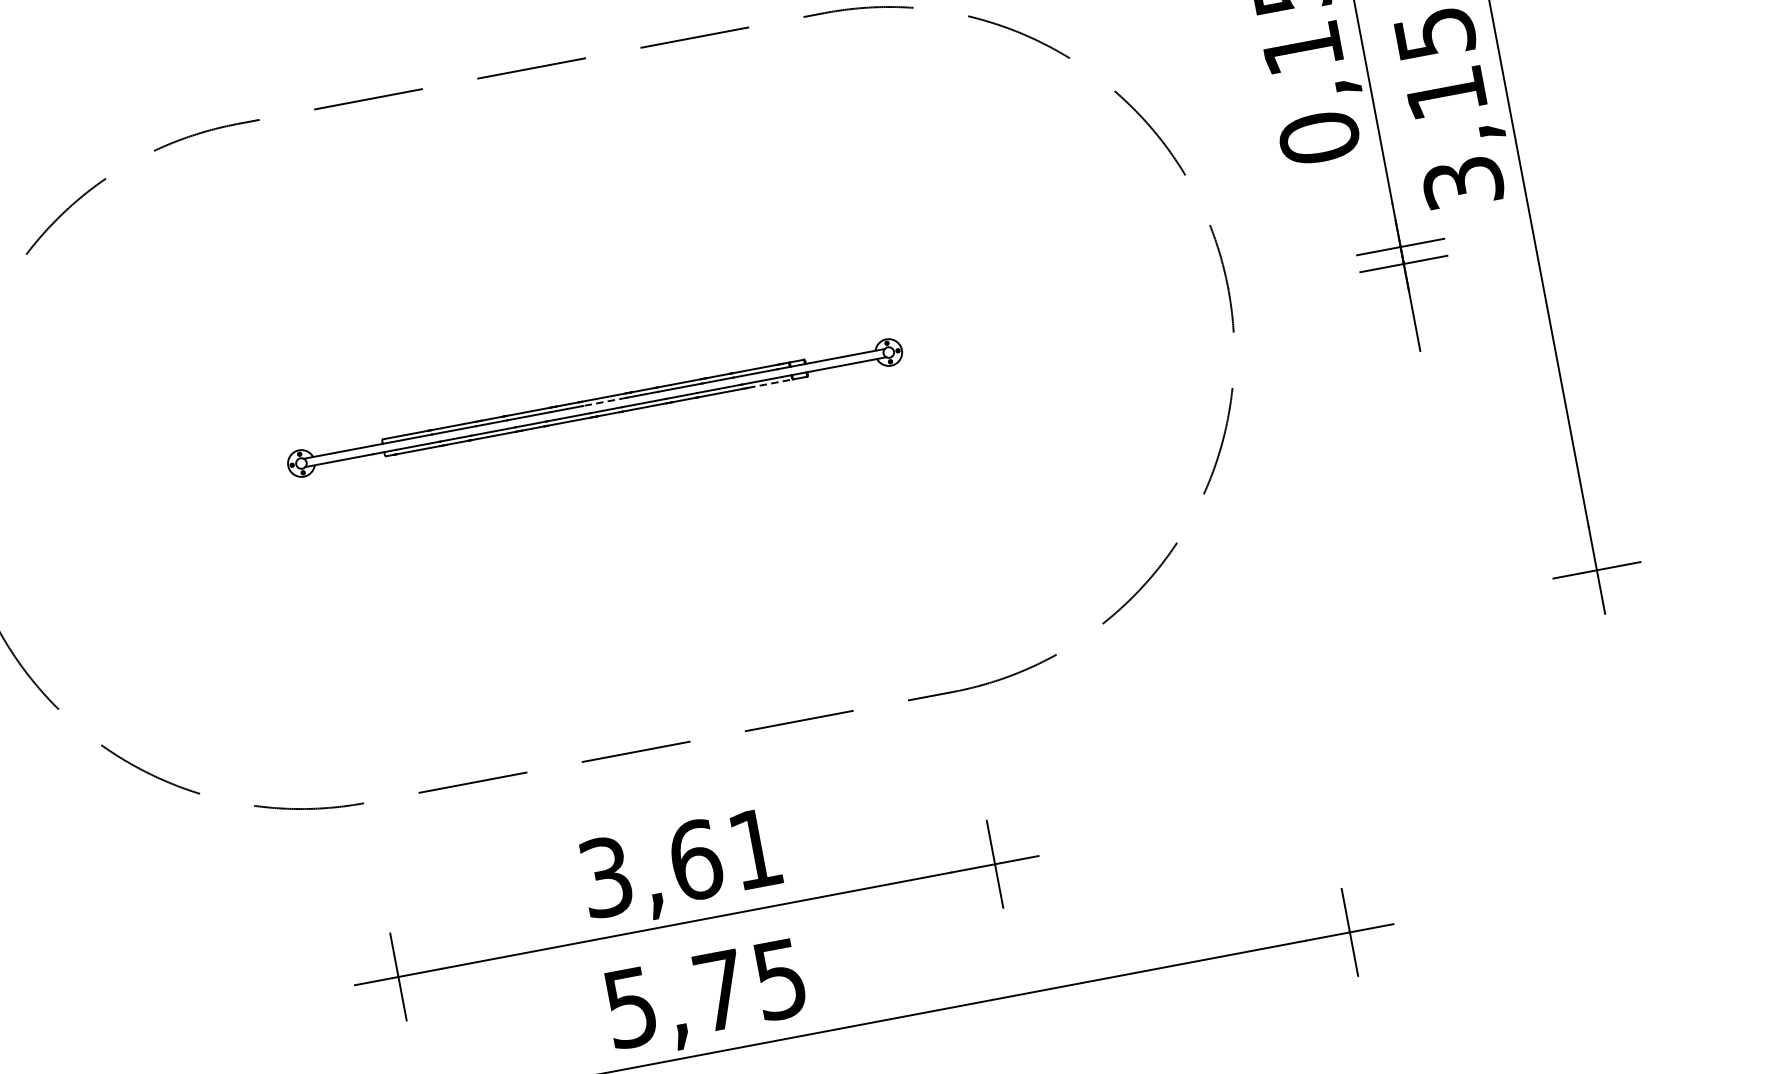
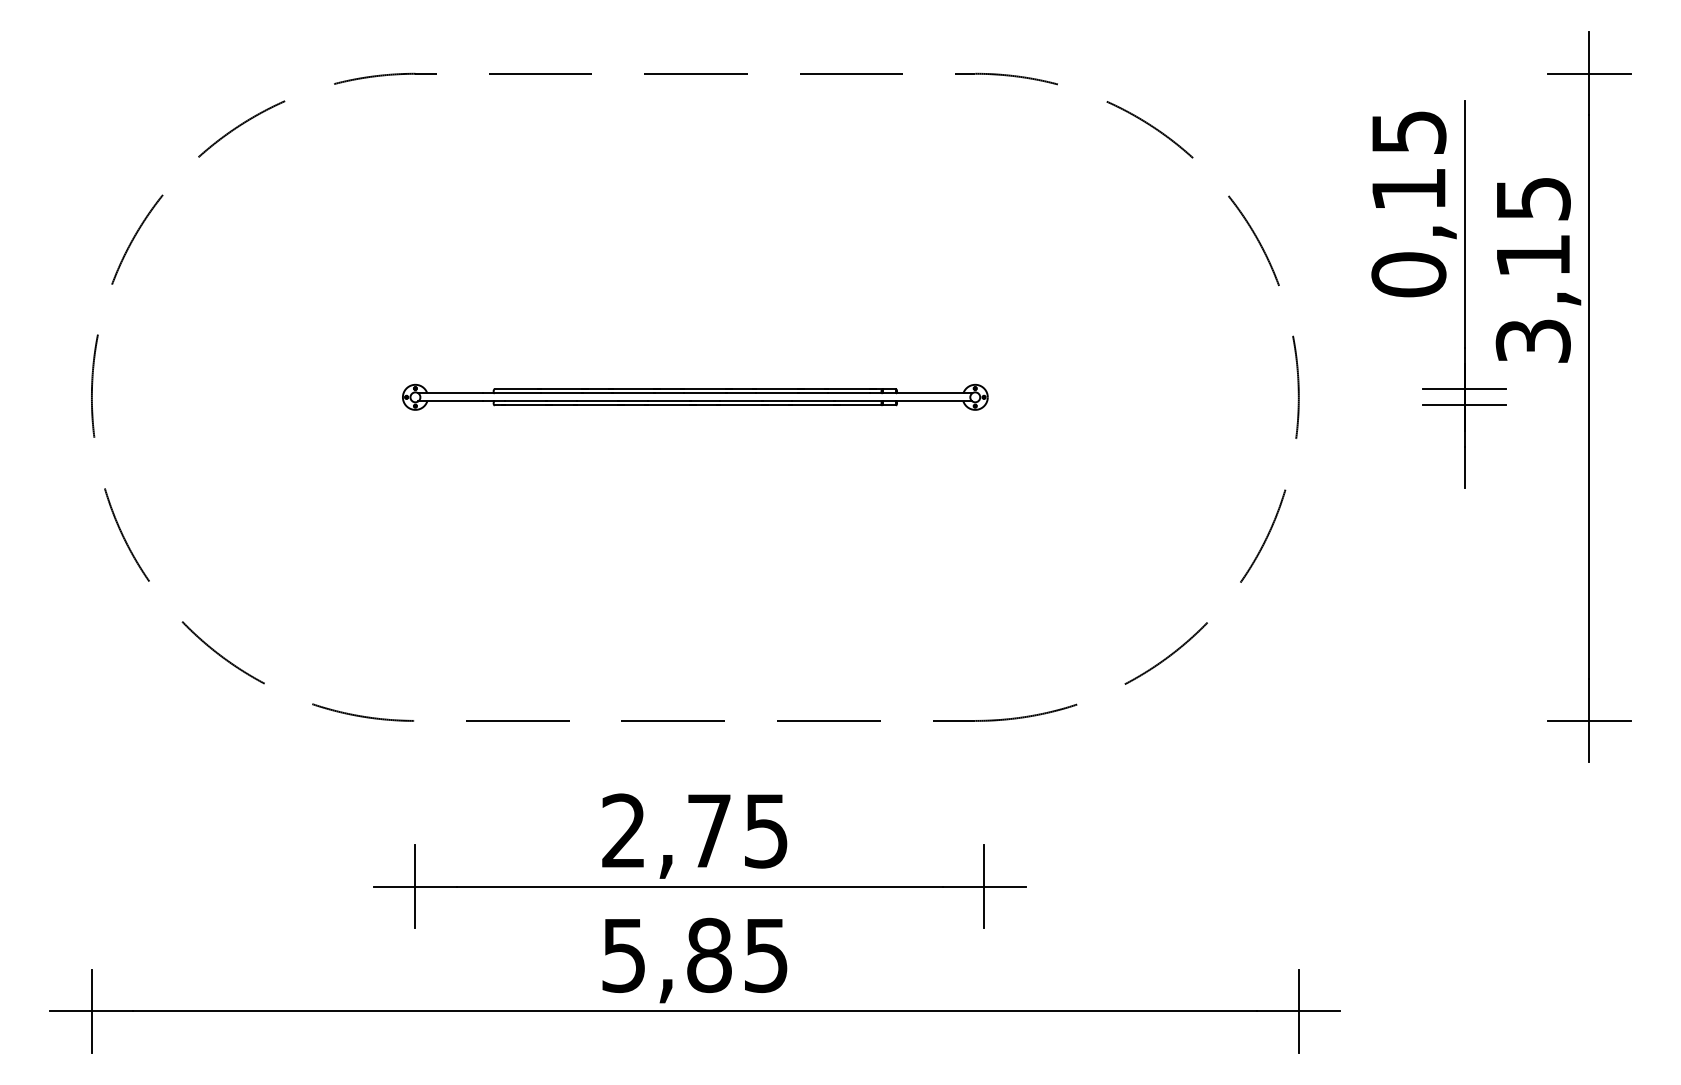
line: (771, 383) -> (861, 405), dashed -> solid
line: (604, 401) -> (705, 393), dashed -> solid
text: (680, 862) -> (694, 830), 3,61 -> 2,75
text: (720, 990) -> (709, 955), 5,75 -> 5,85

